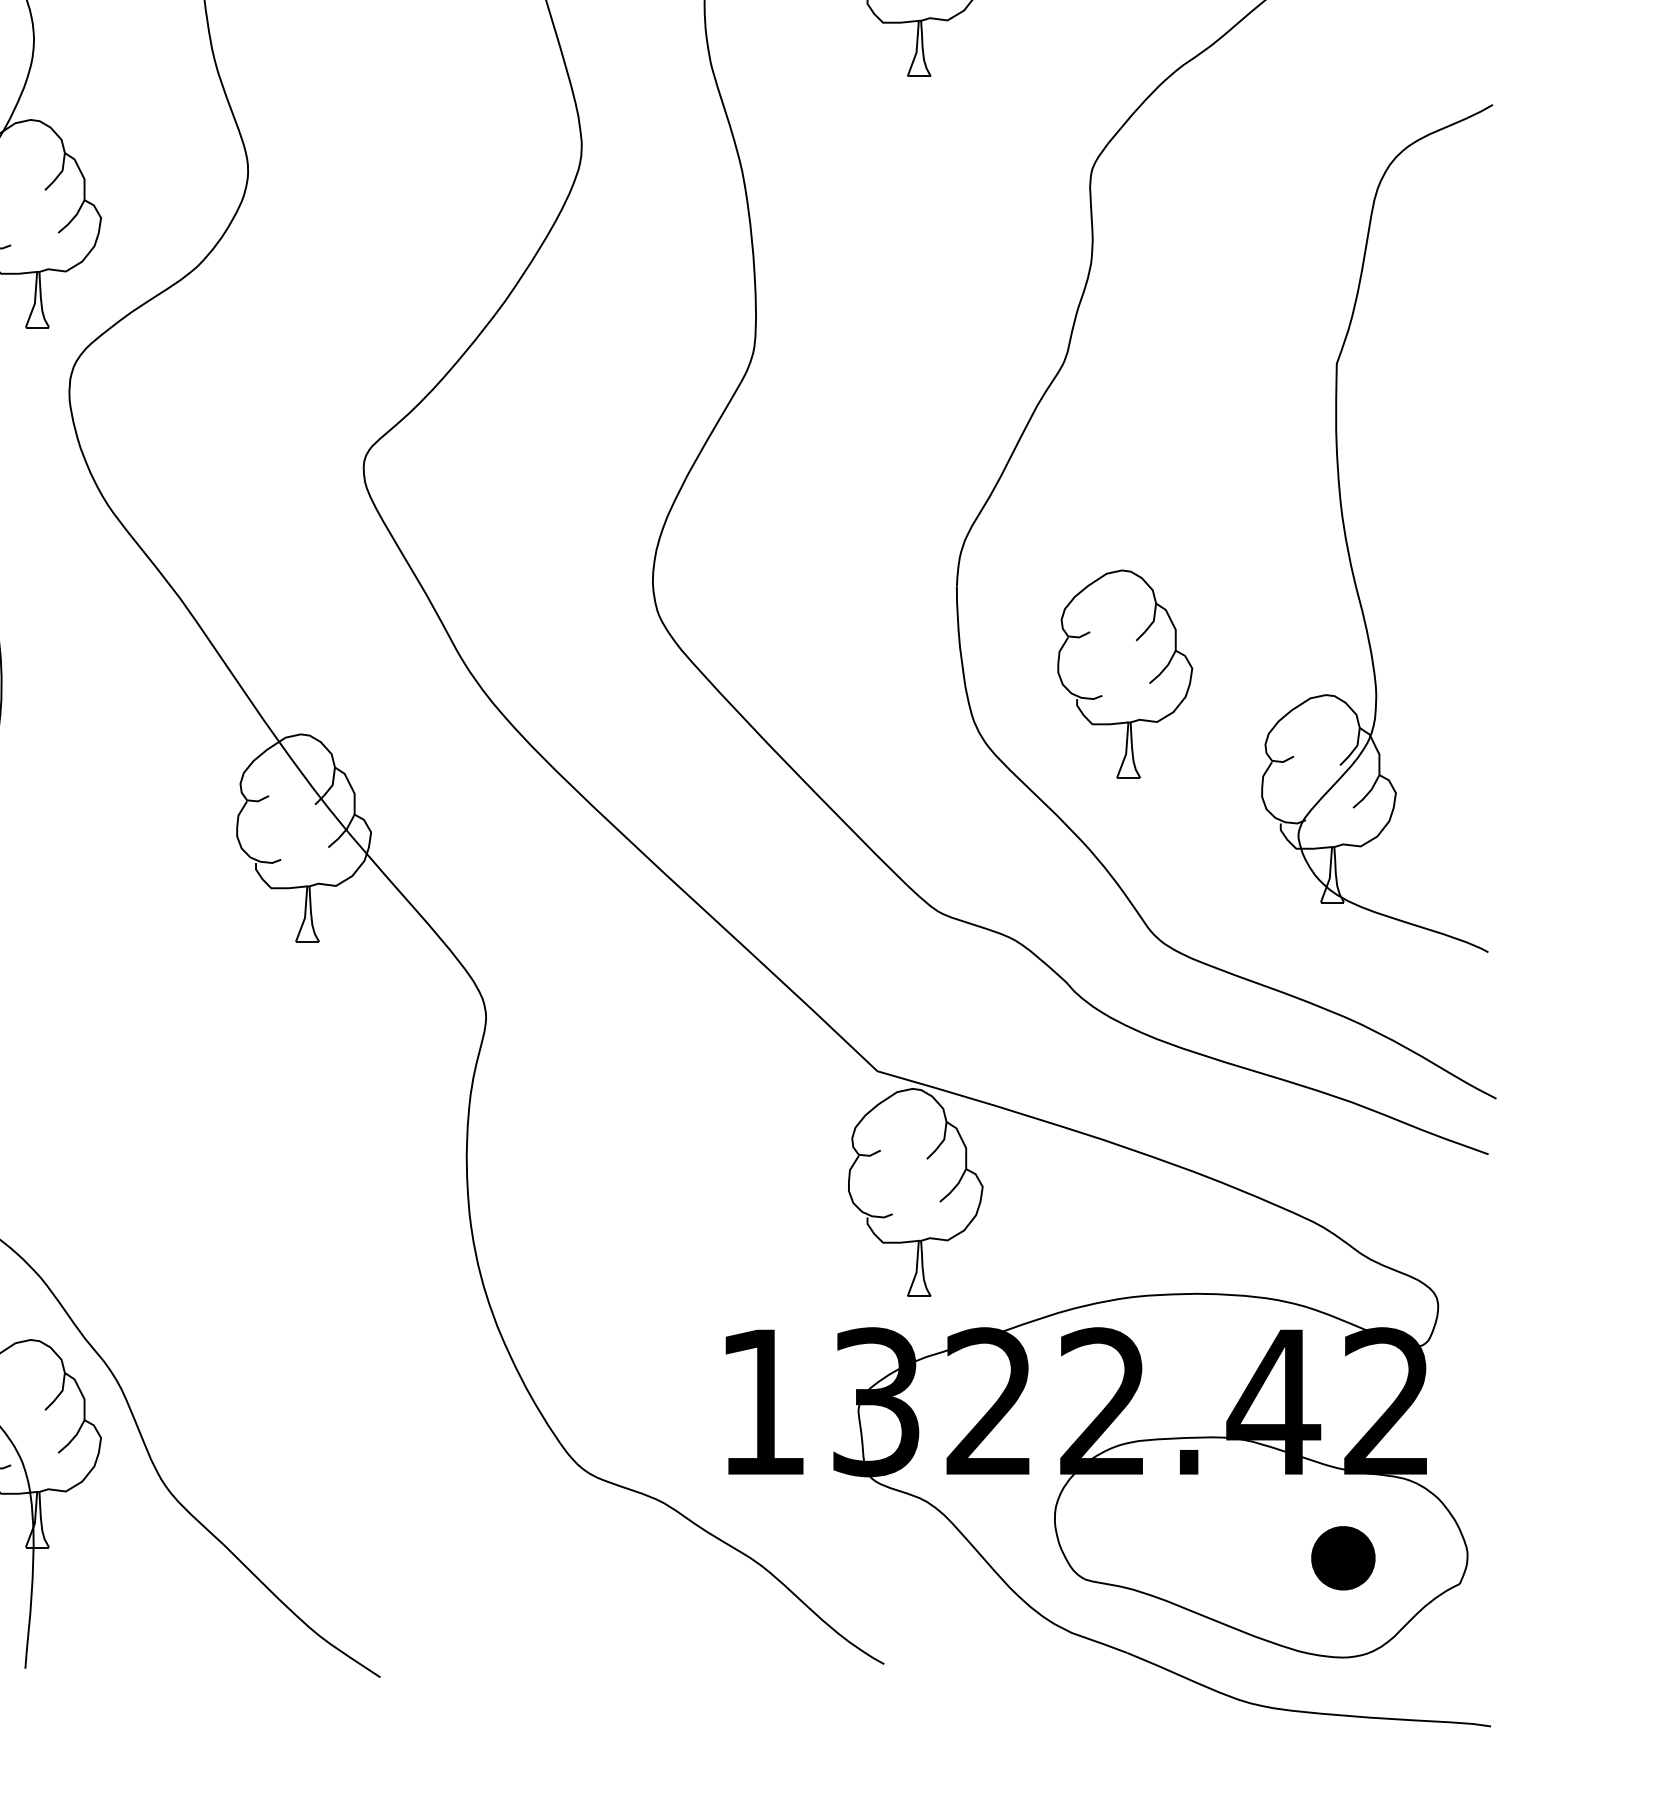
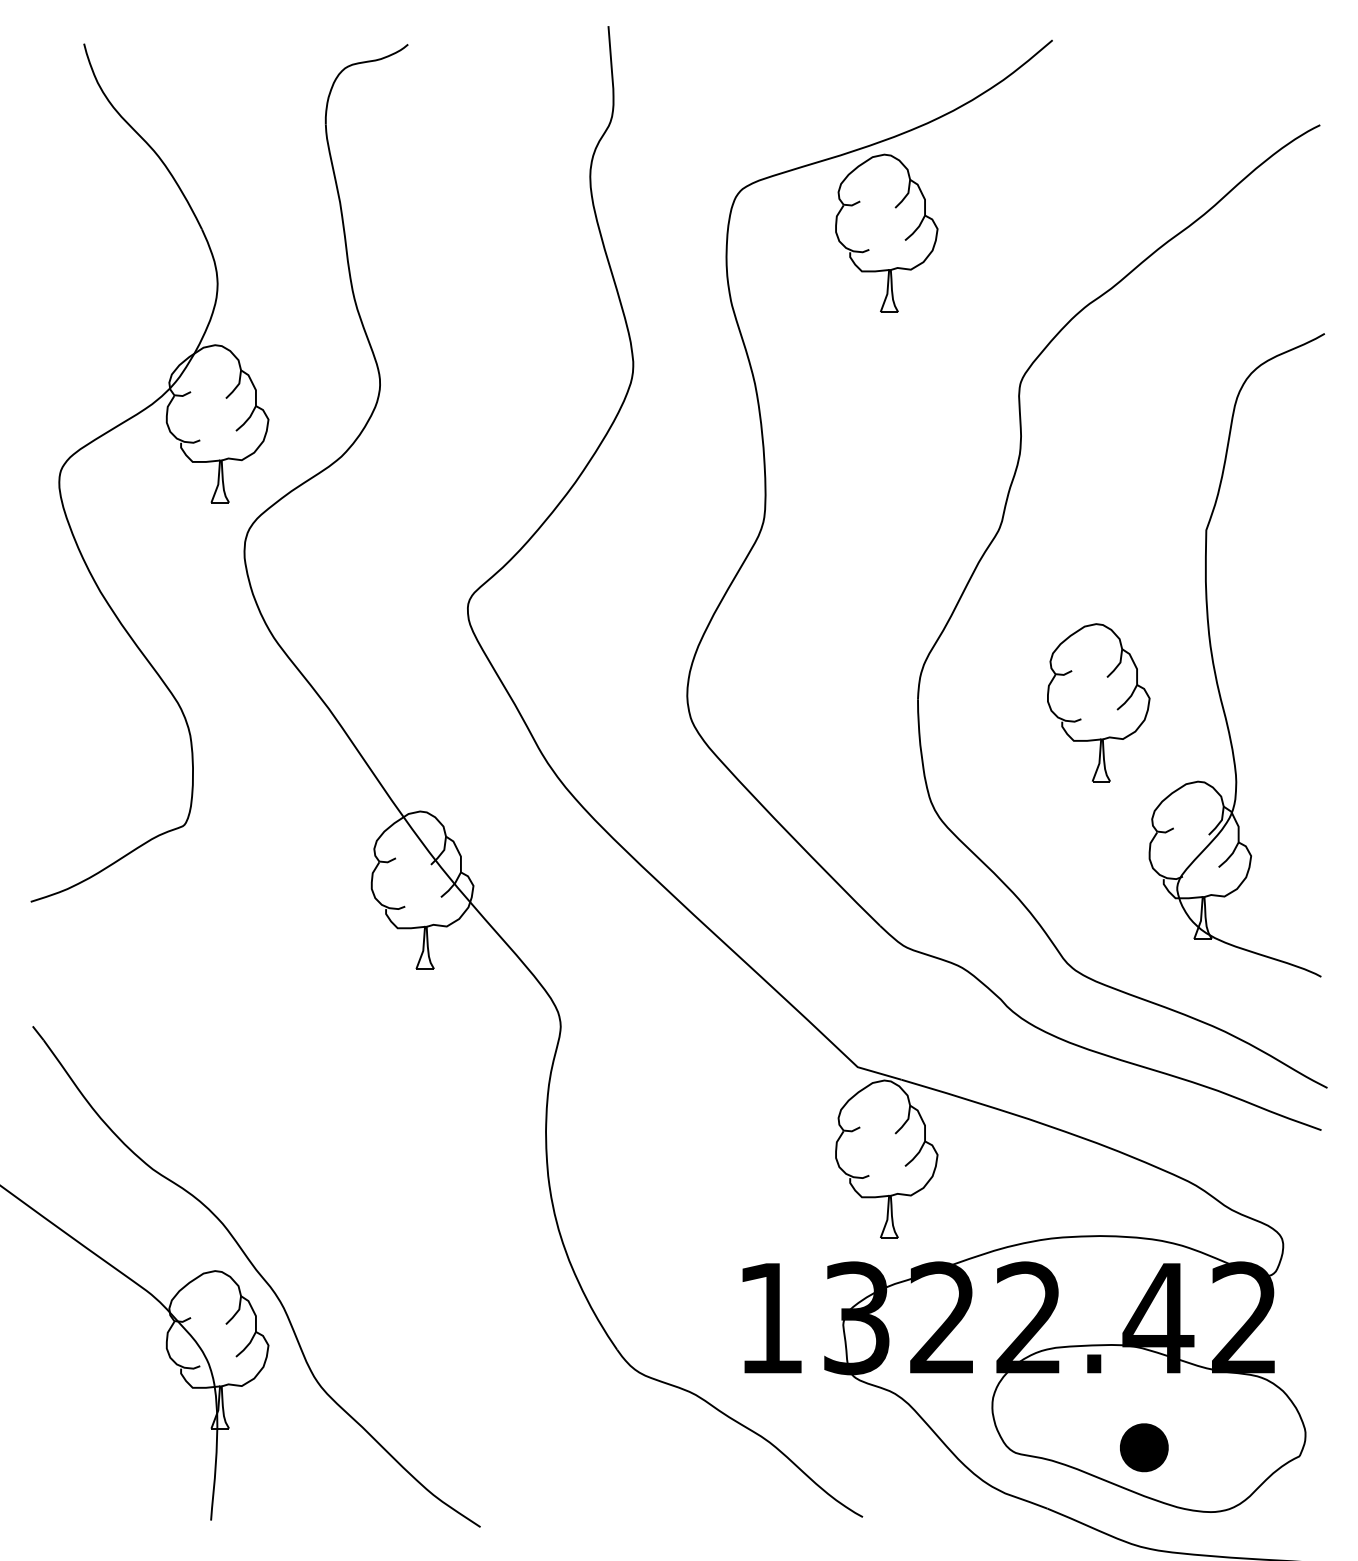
part: (1124, 673) -> (1098, 702), moved
part: (1343, 1557) -> (1144, 1447), moved

